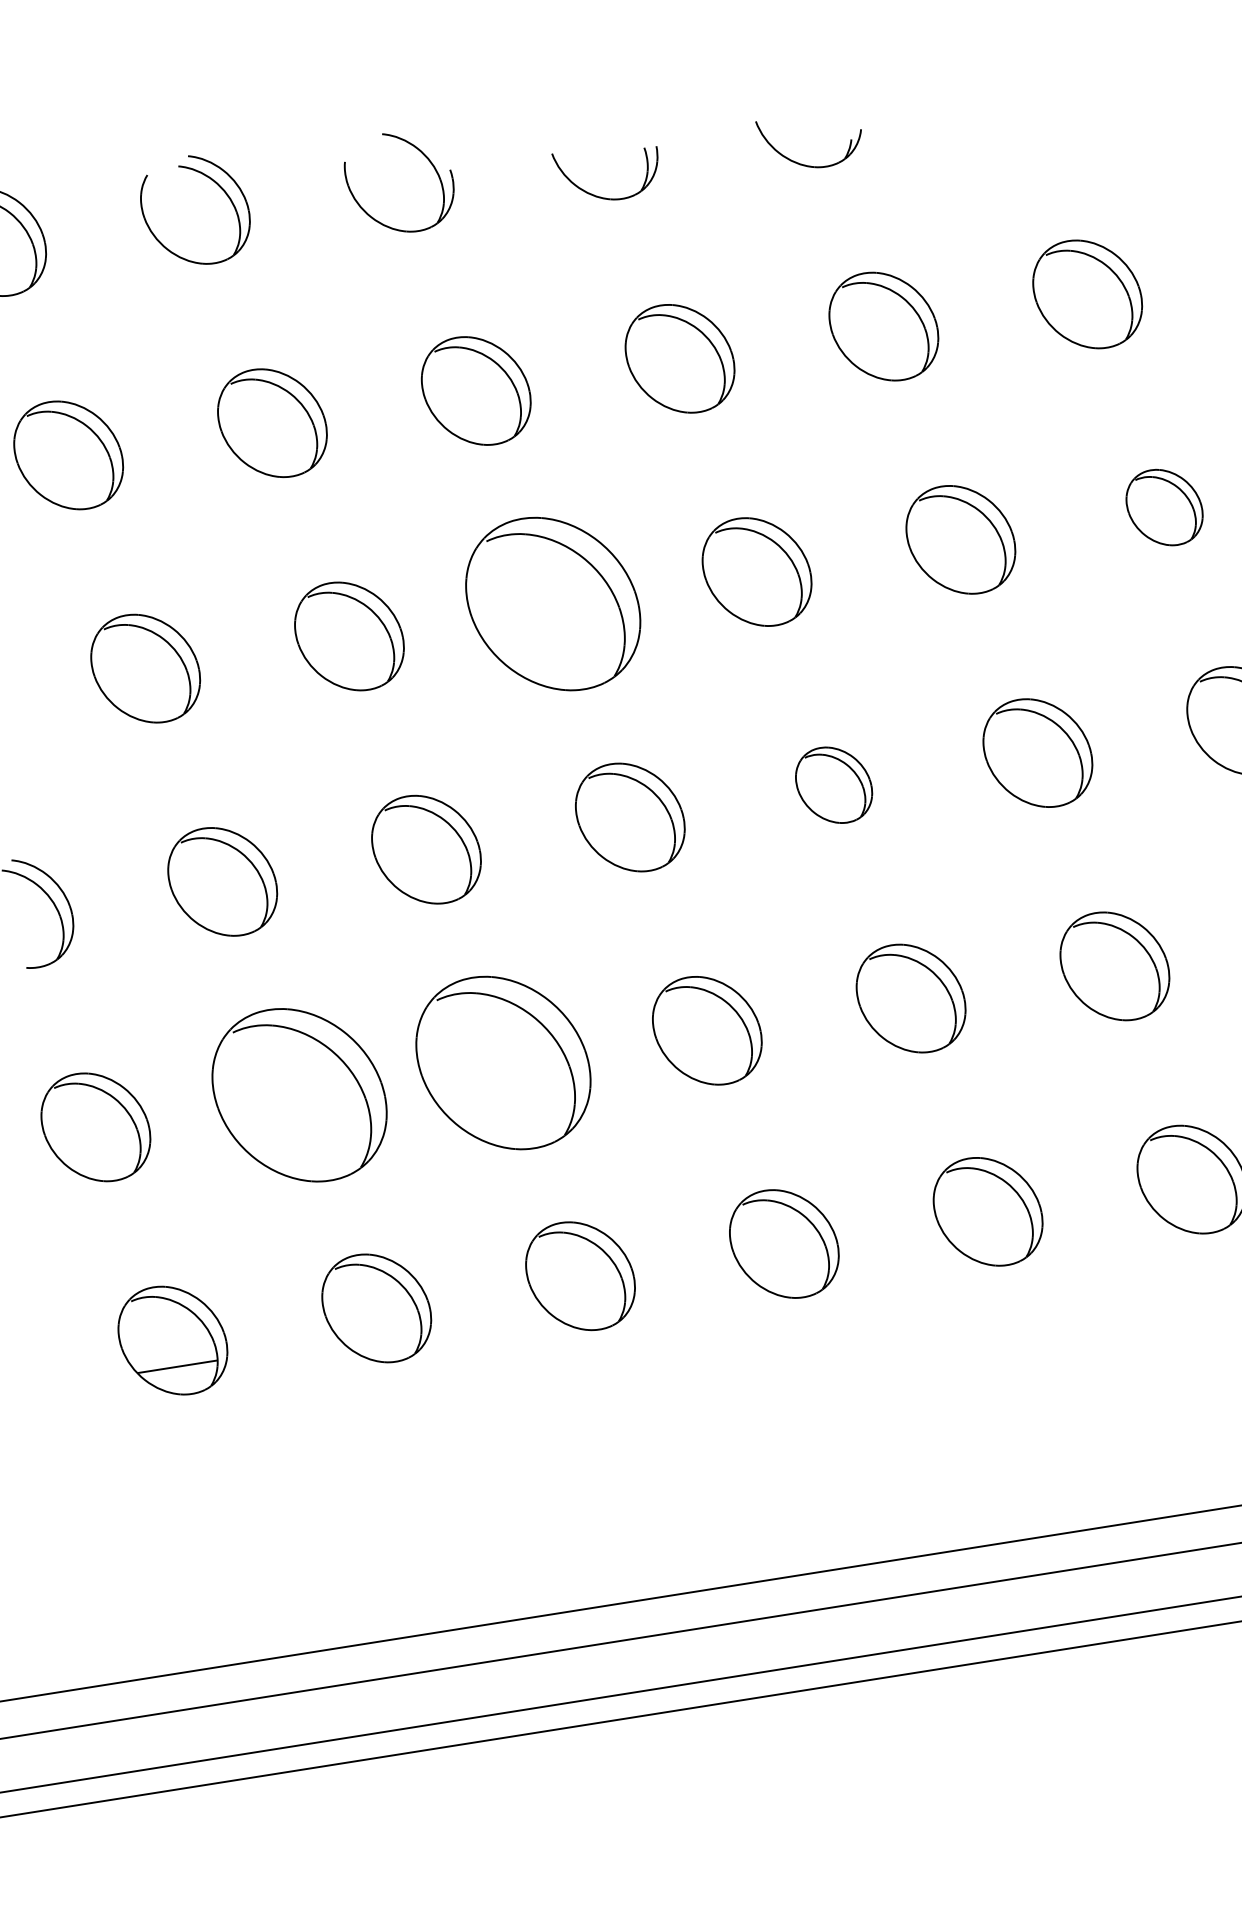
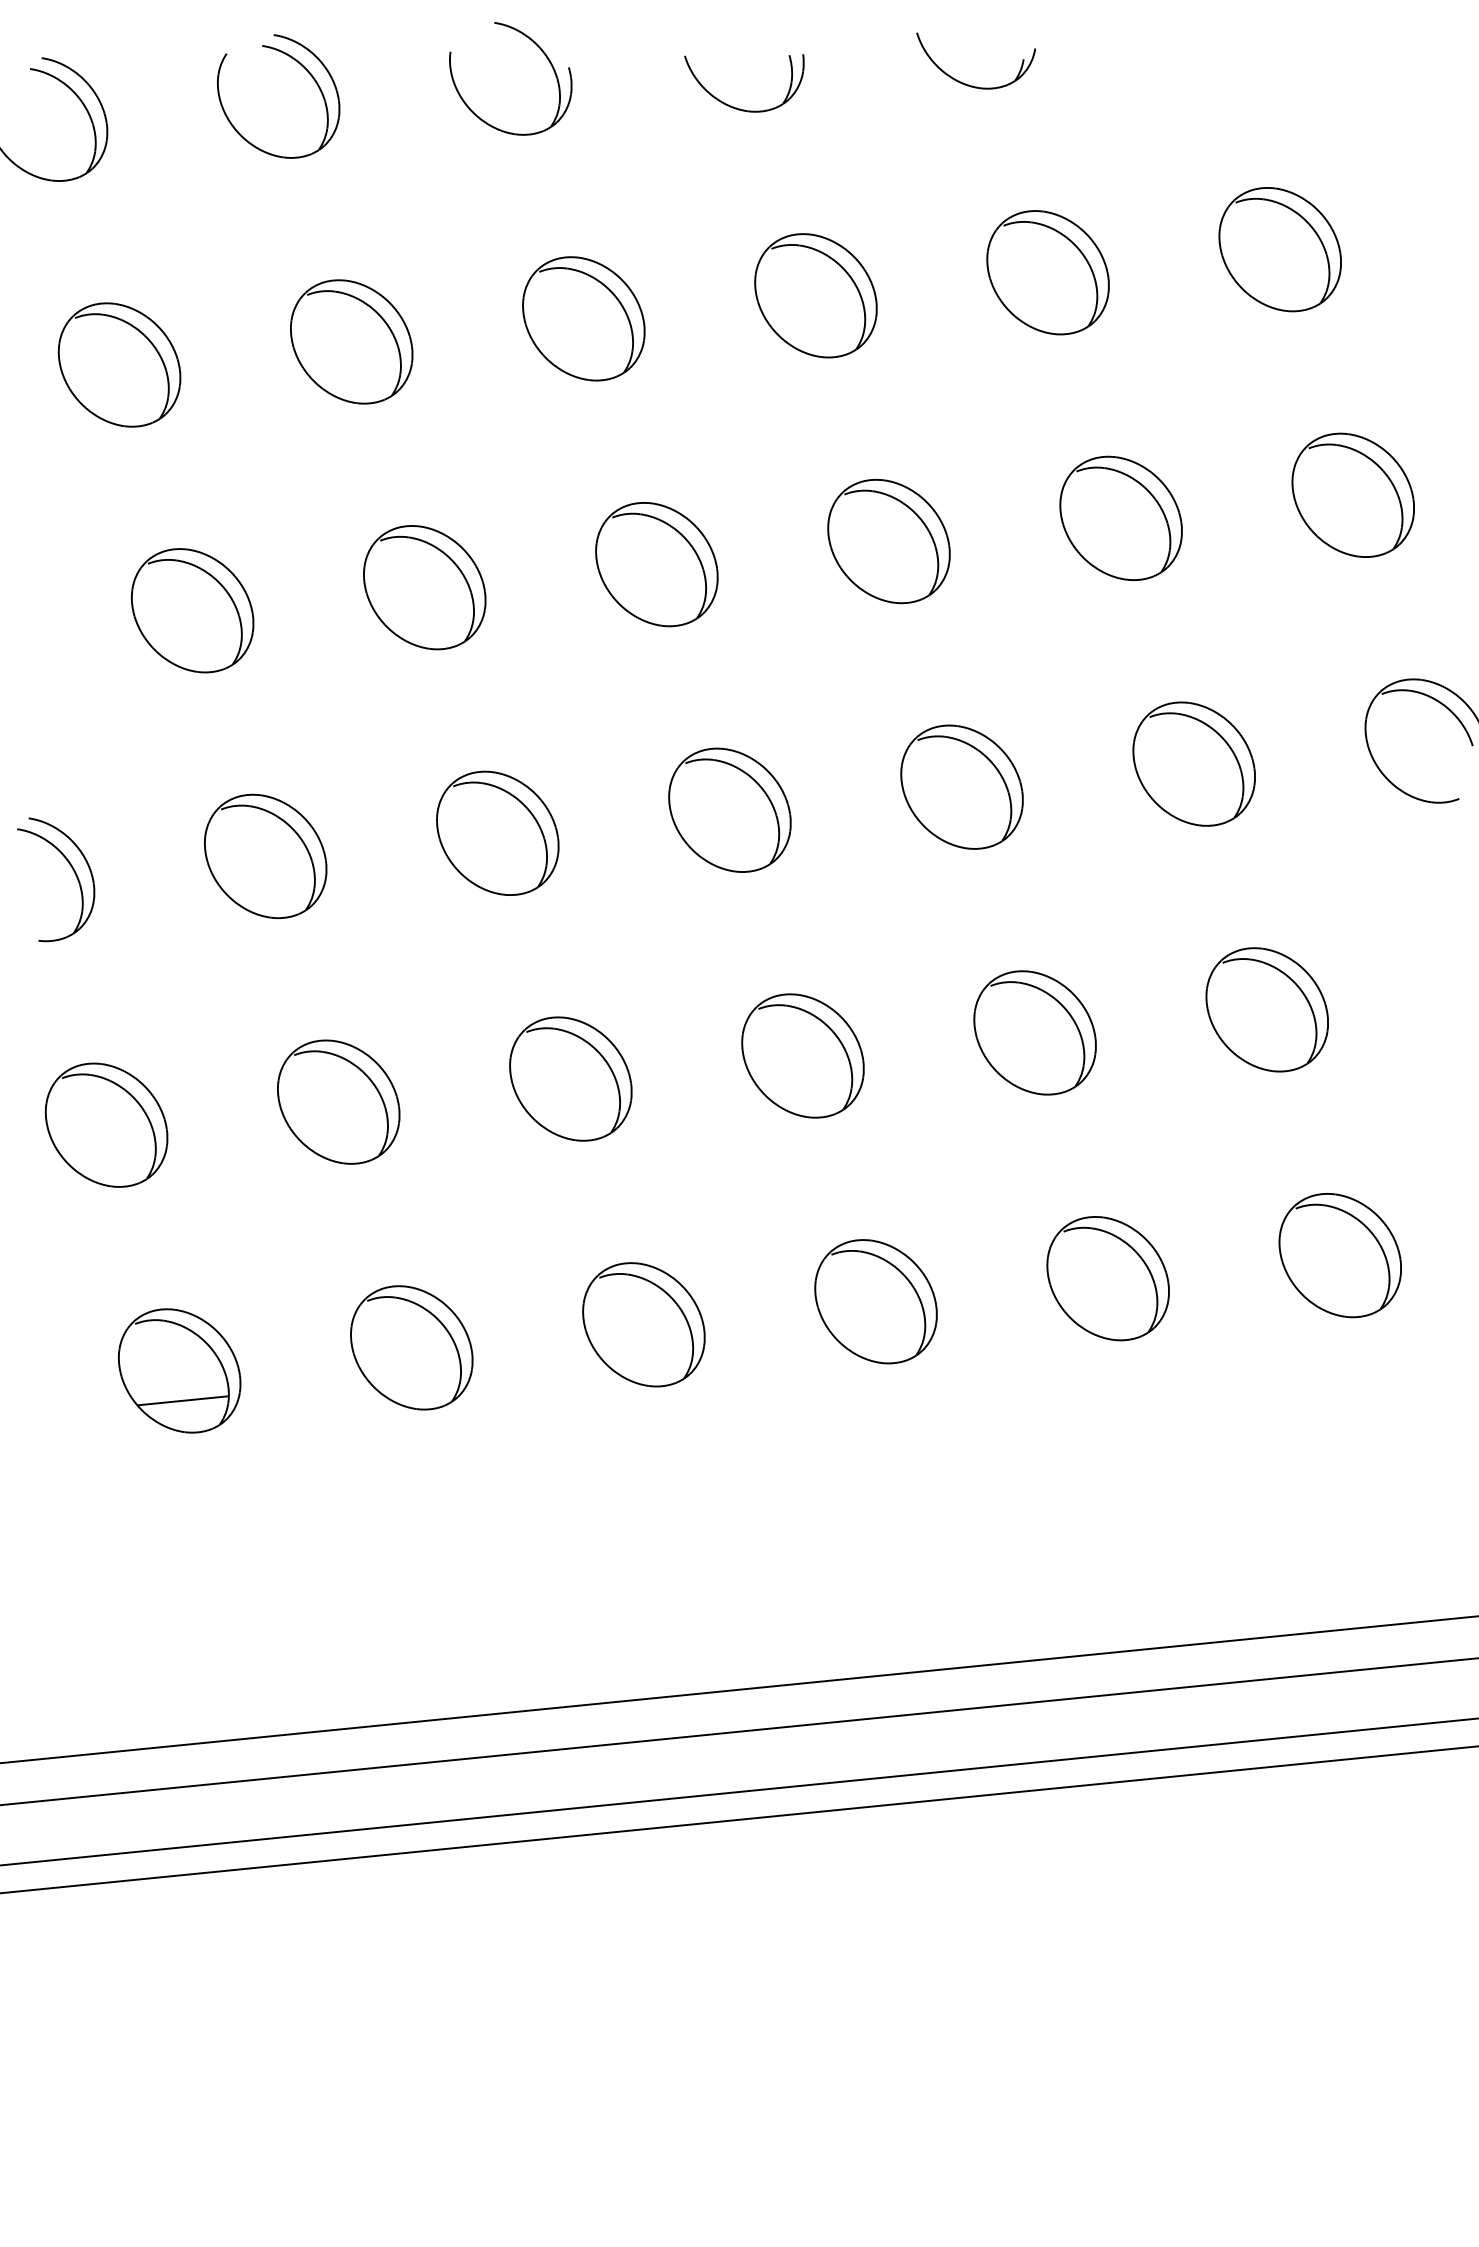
part: (1163, 506) -> (1352, 494), size x1.43
part: (552, 604) -> (656, 564), size x0.62
part: (833, 784) -> (961, 786), size x1.43
part: (503, 1062) -> (570, 1078), size x0.62
part: (299, 1094) -> (338, 1101), size x0.62

